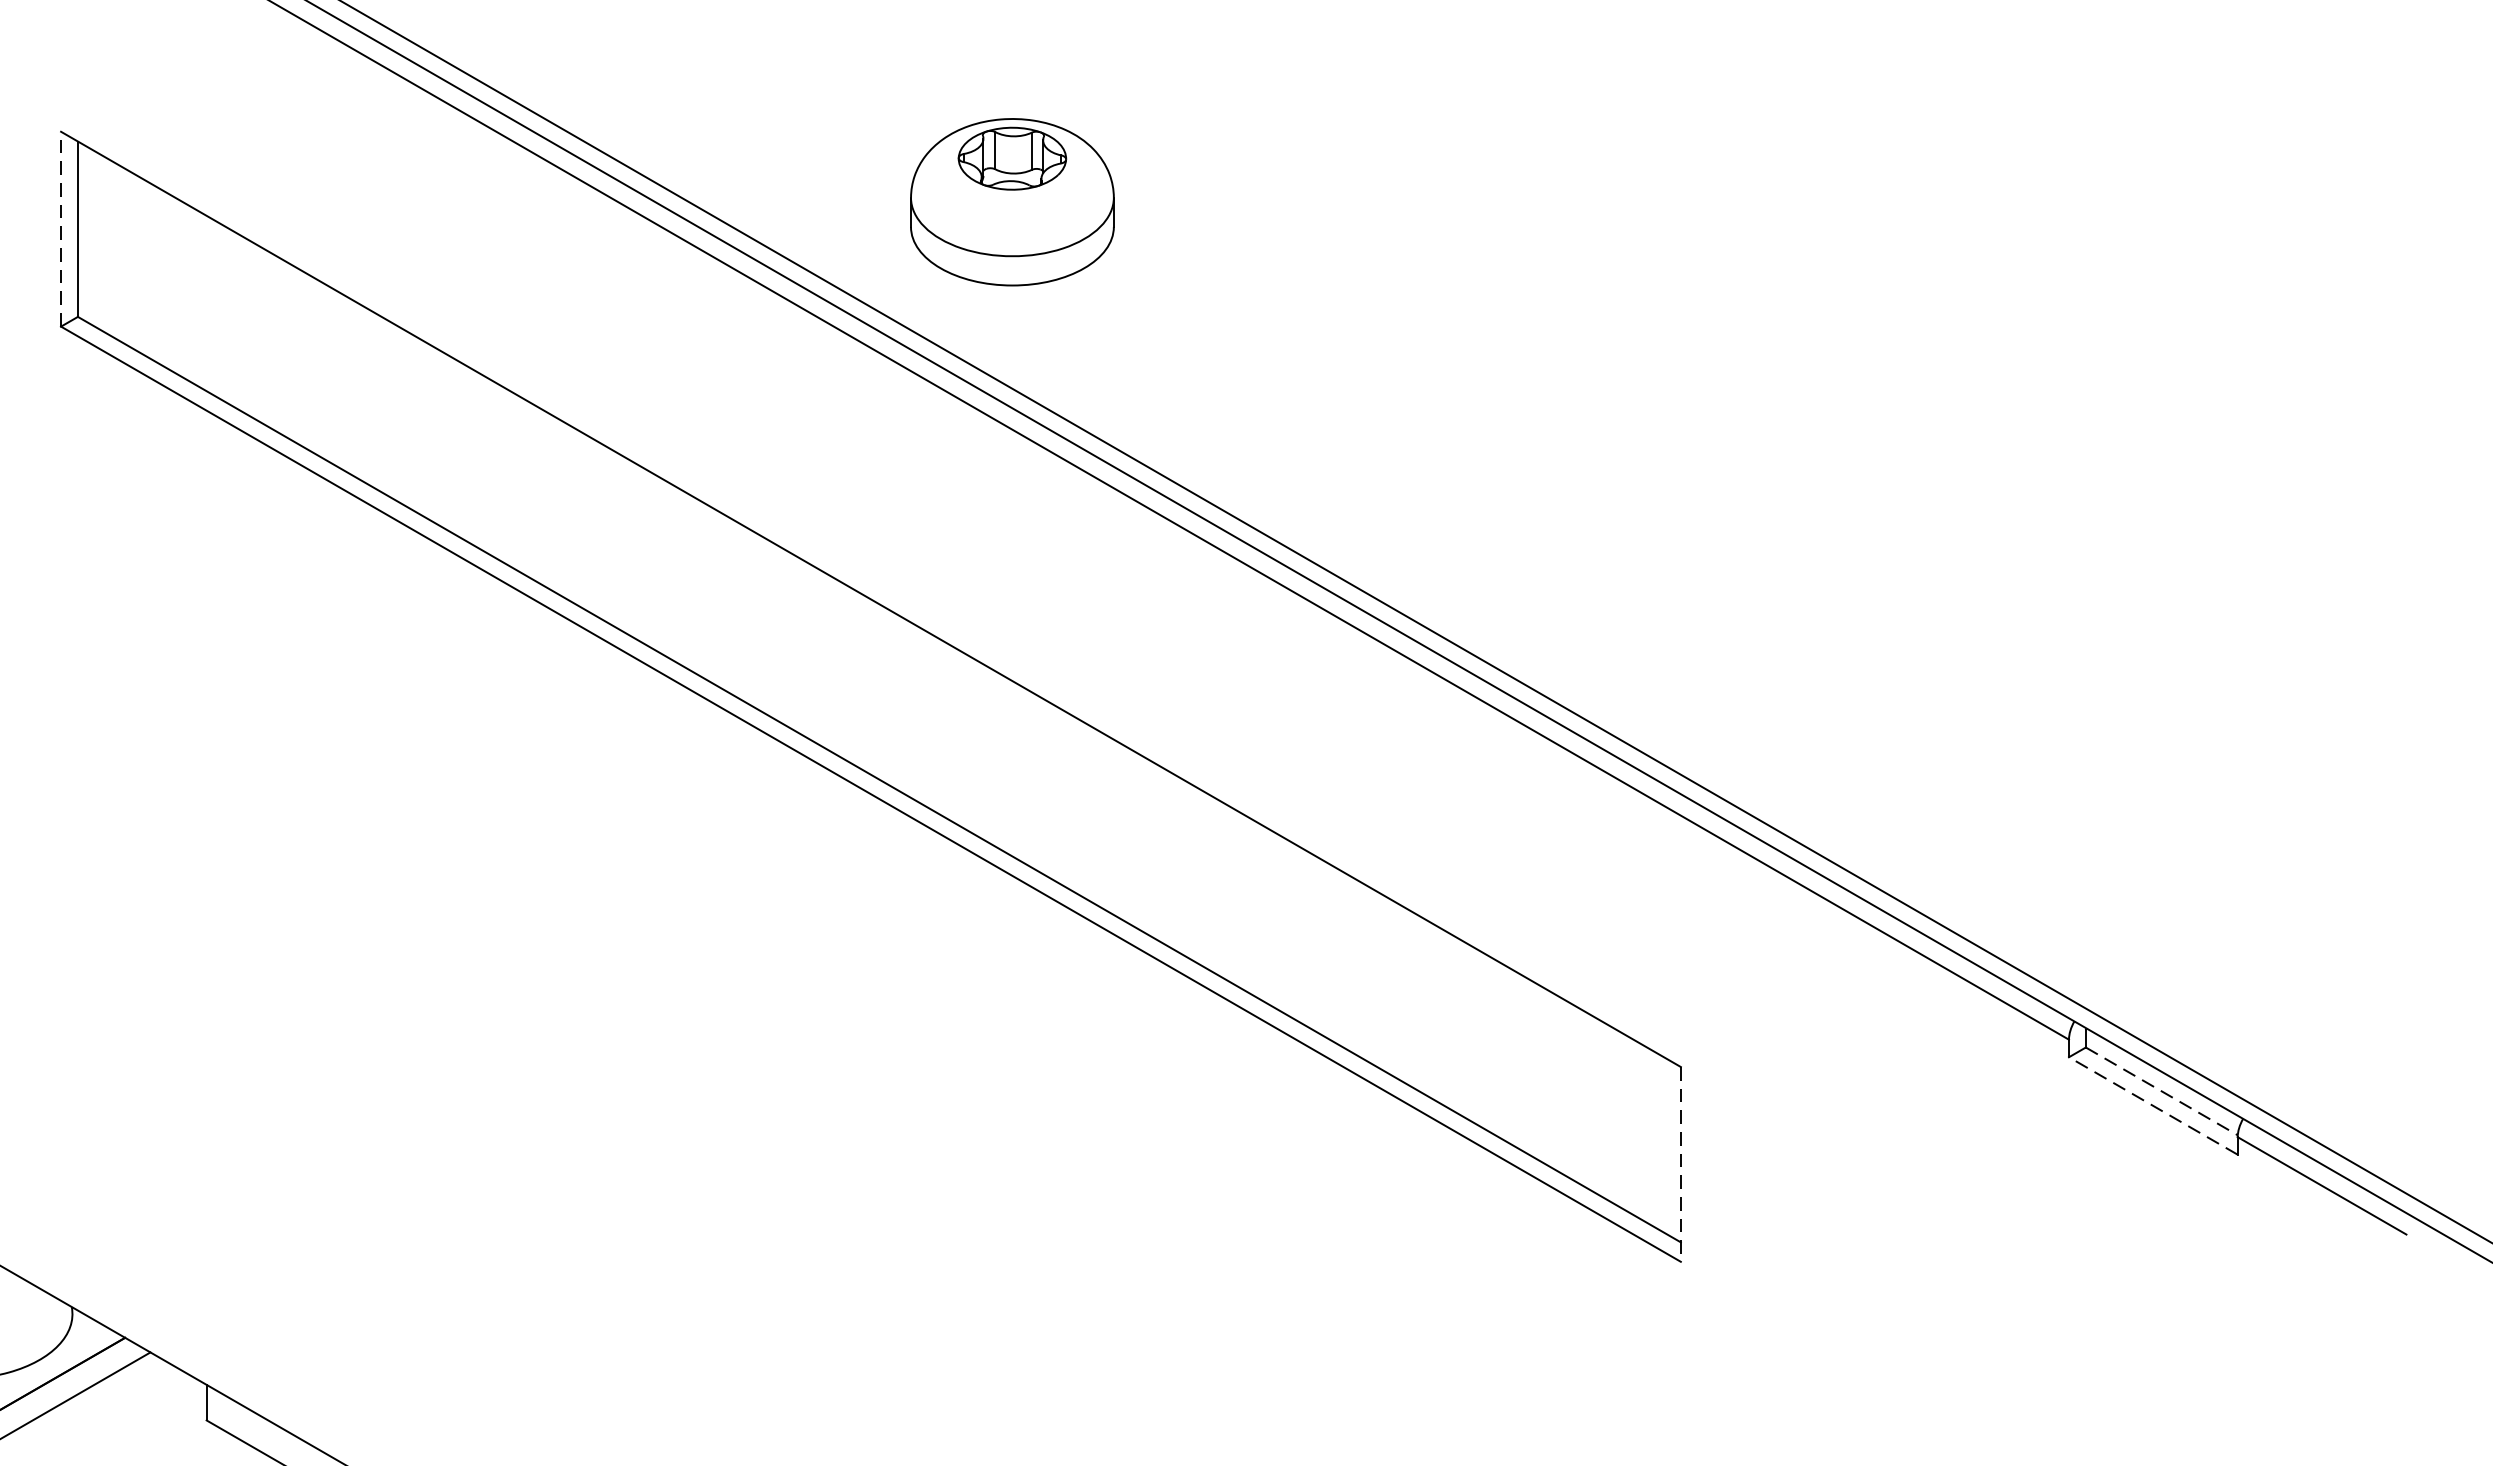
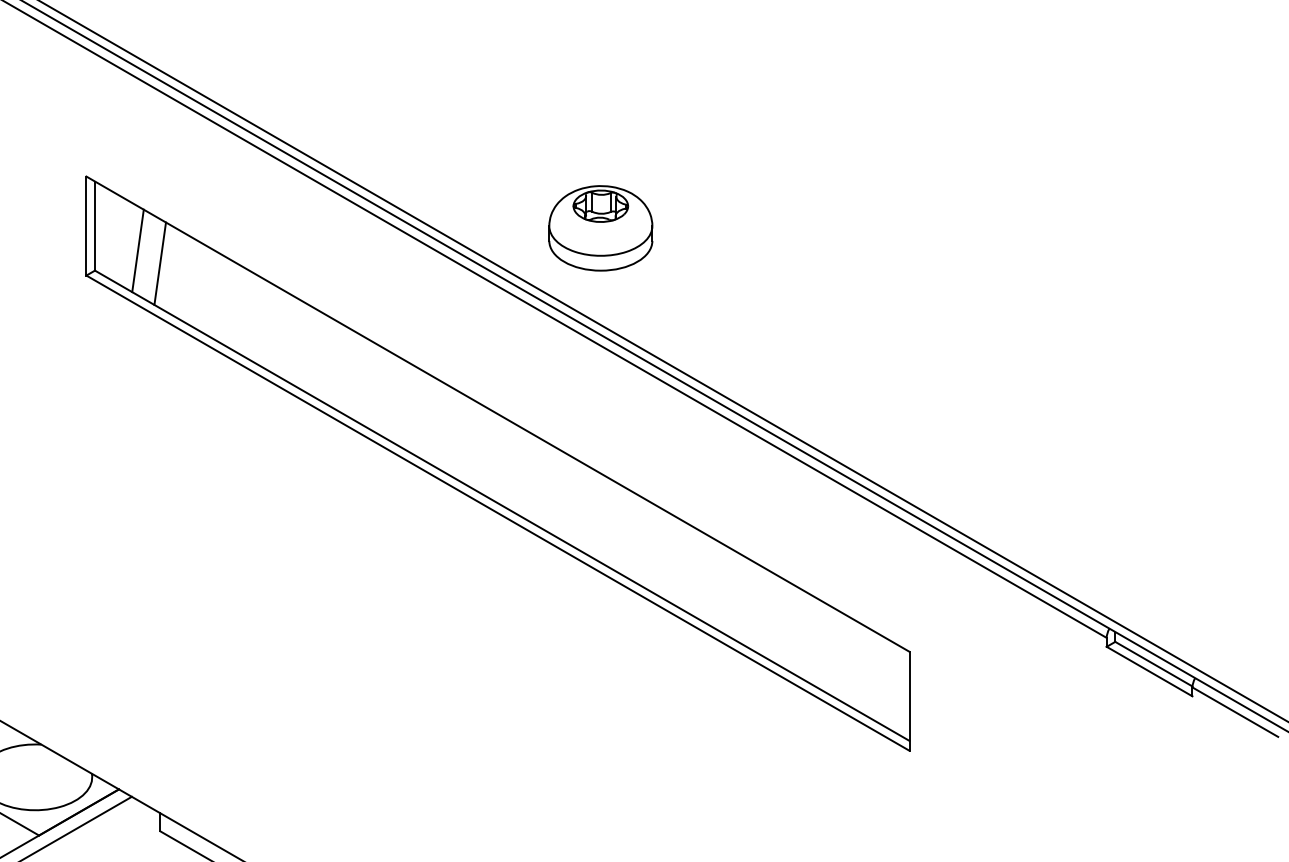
part: (1011, 202) -> (600, 228), moved
line: (61, 230) -> (86, 226), dashed -> solid
line: (161, 277) -> (137, 250), added
line: (206, 302) -> (160, 263), added
line: (2161, 1092) -> (1153, 664), dashed -> solid
line: (2153, 1105) -> (1149, 671), dashed -> solid
line: (1680, 1164) -> (909, 701), dashed -> solid

